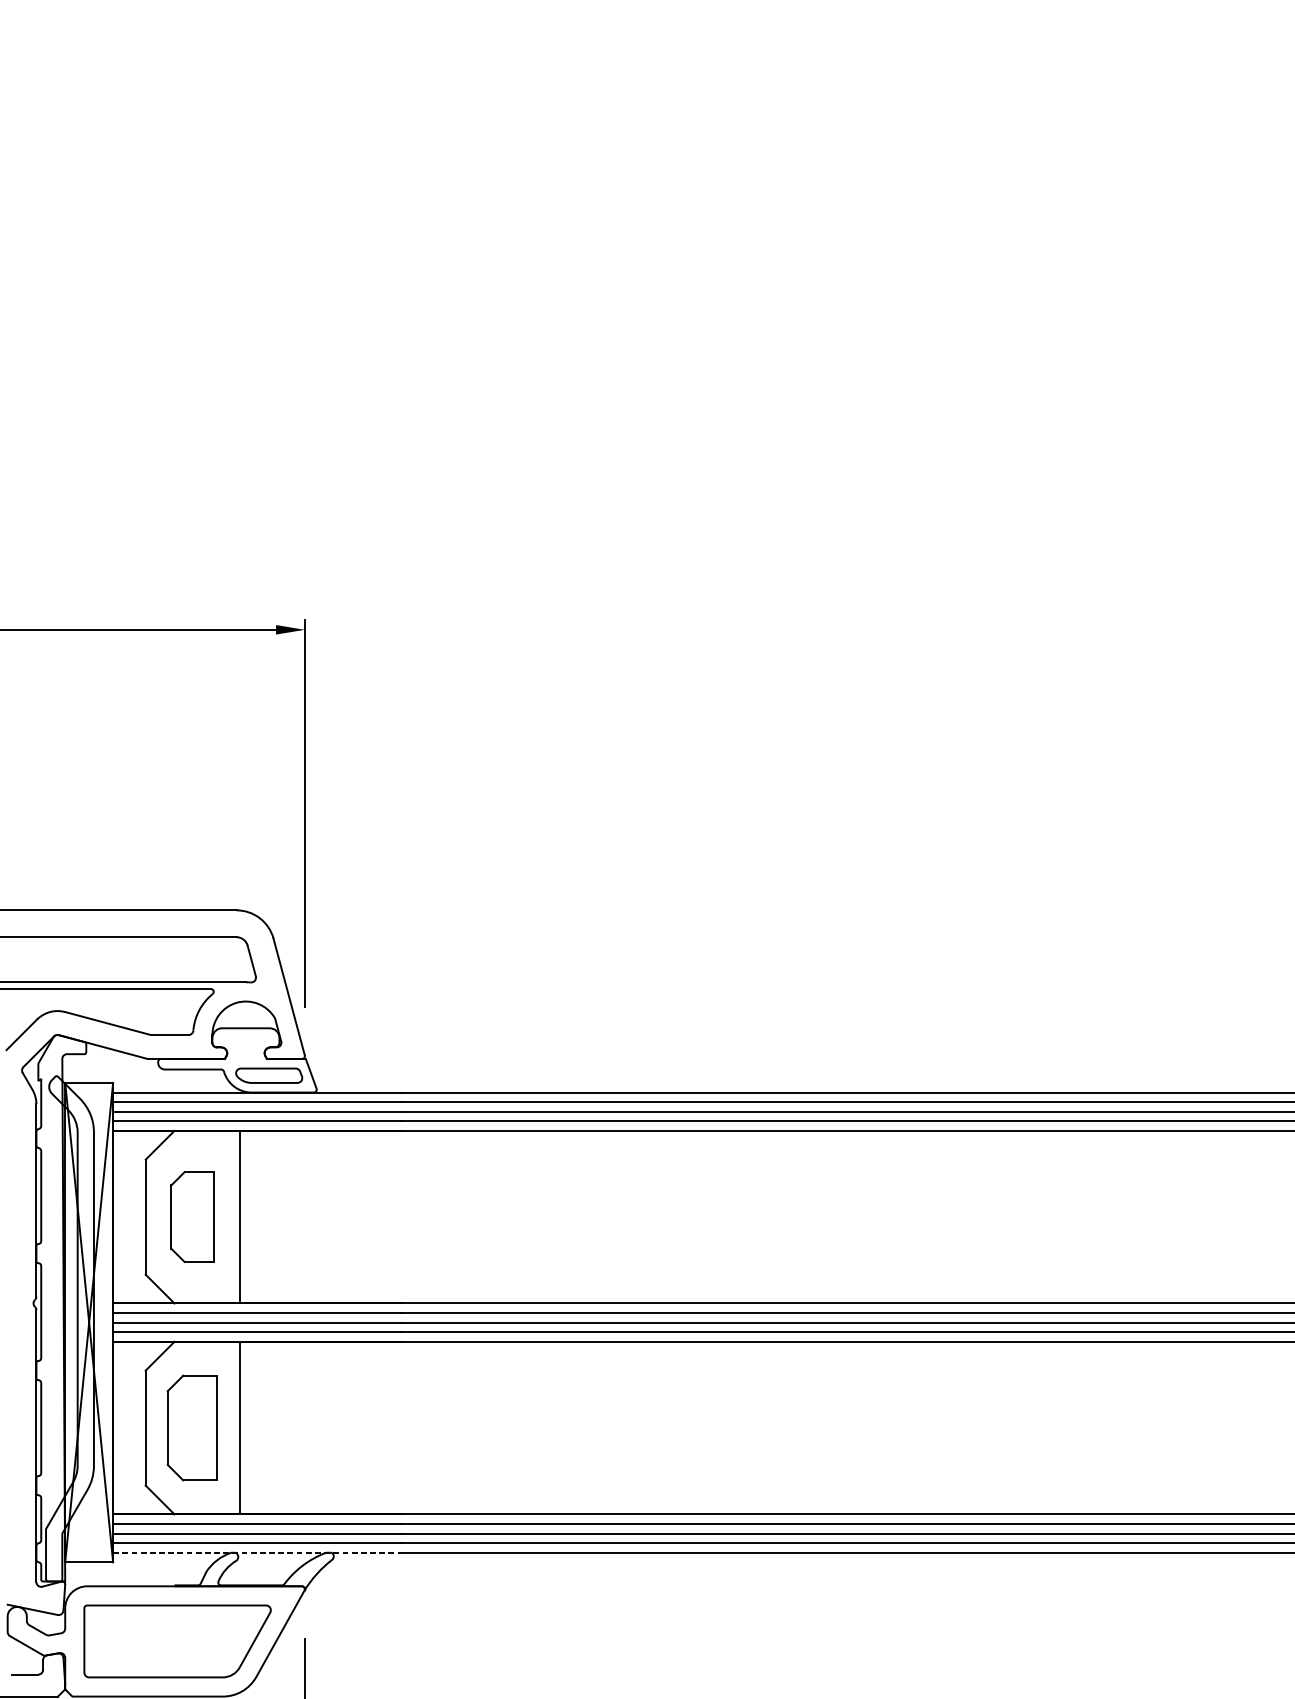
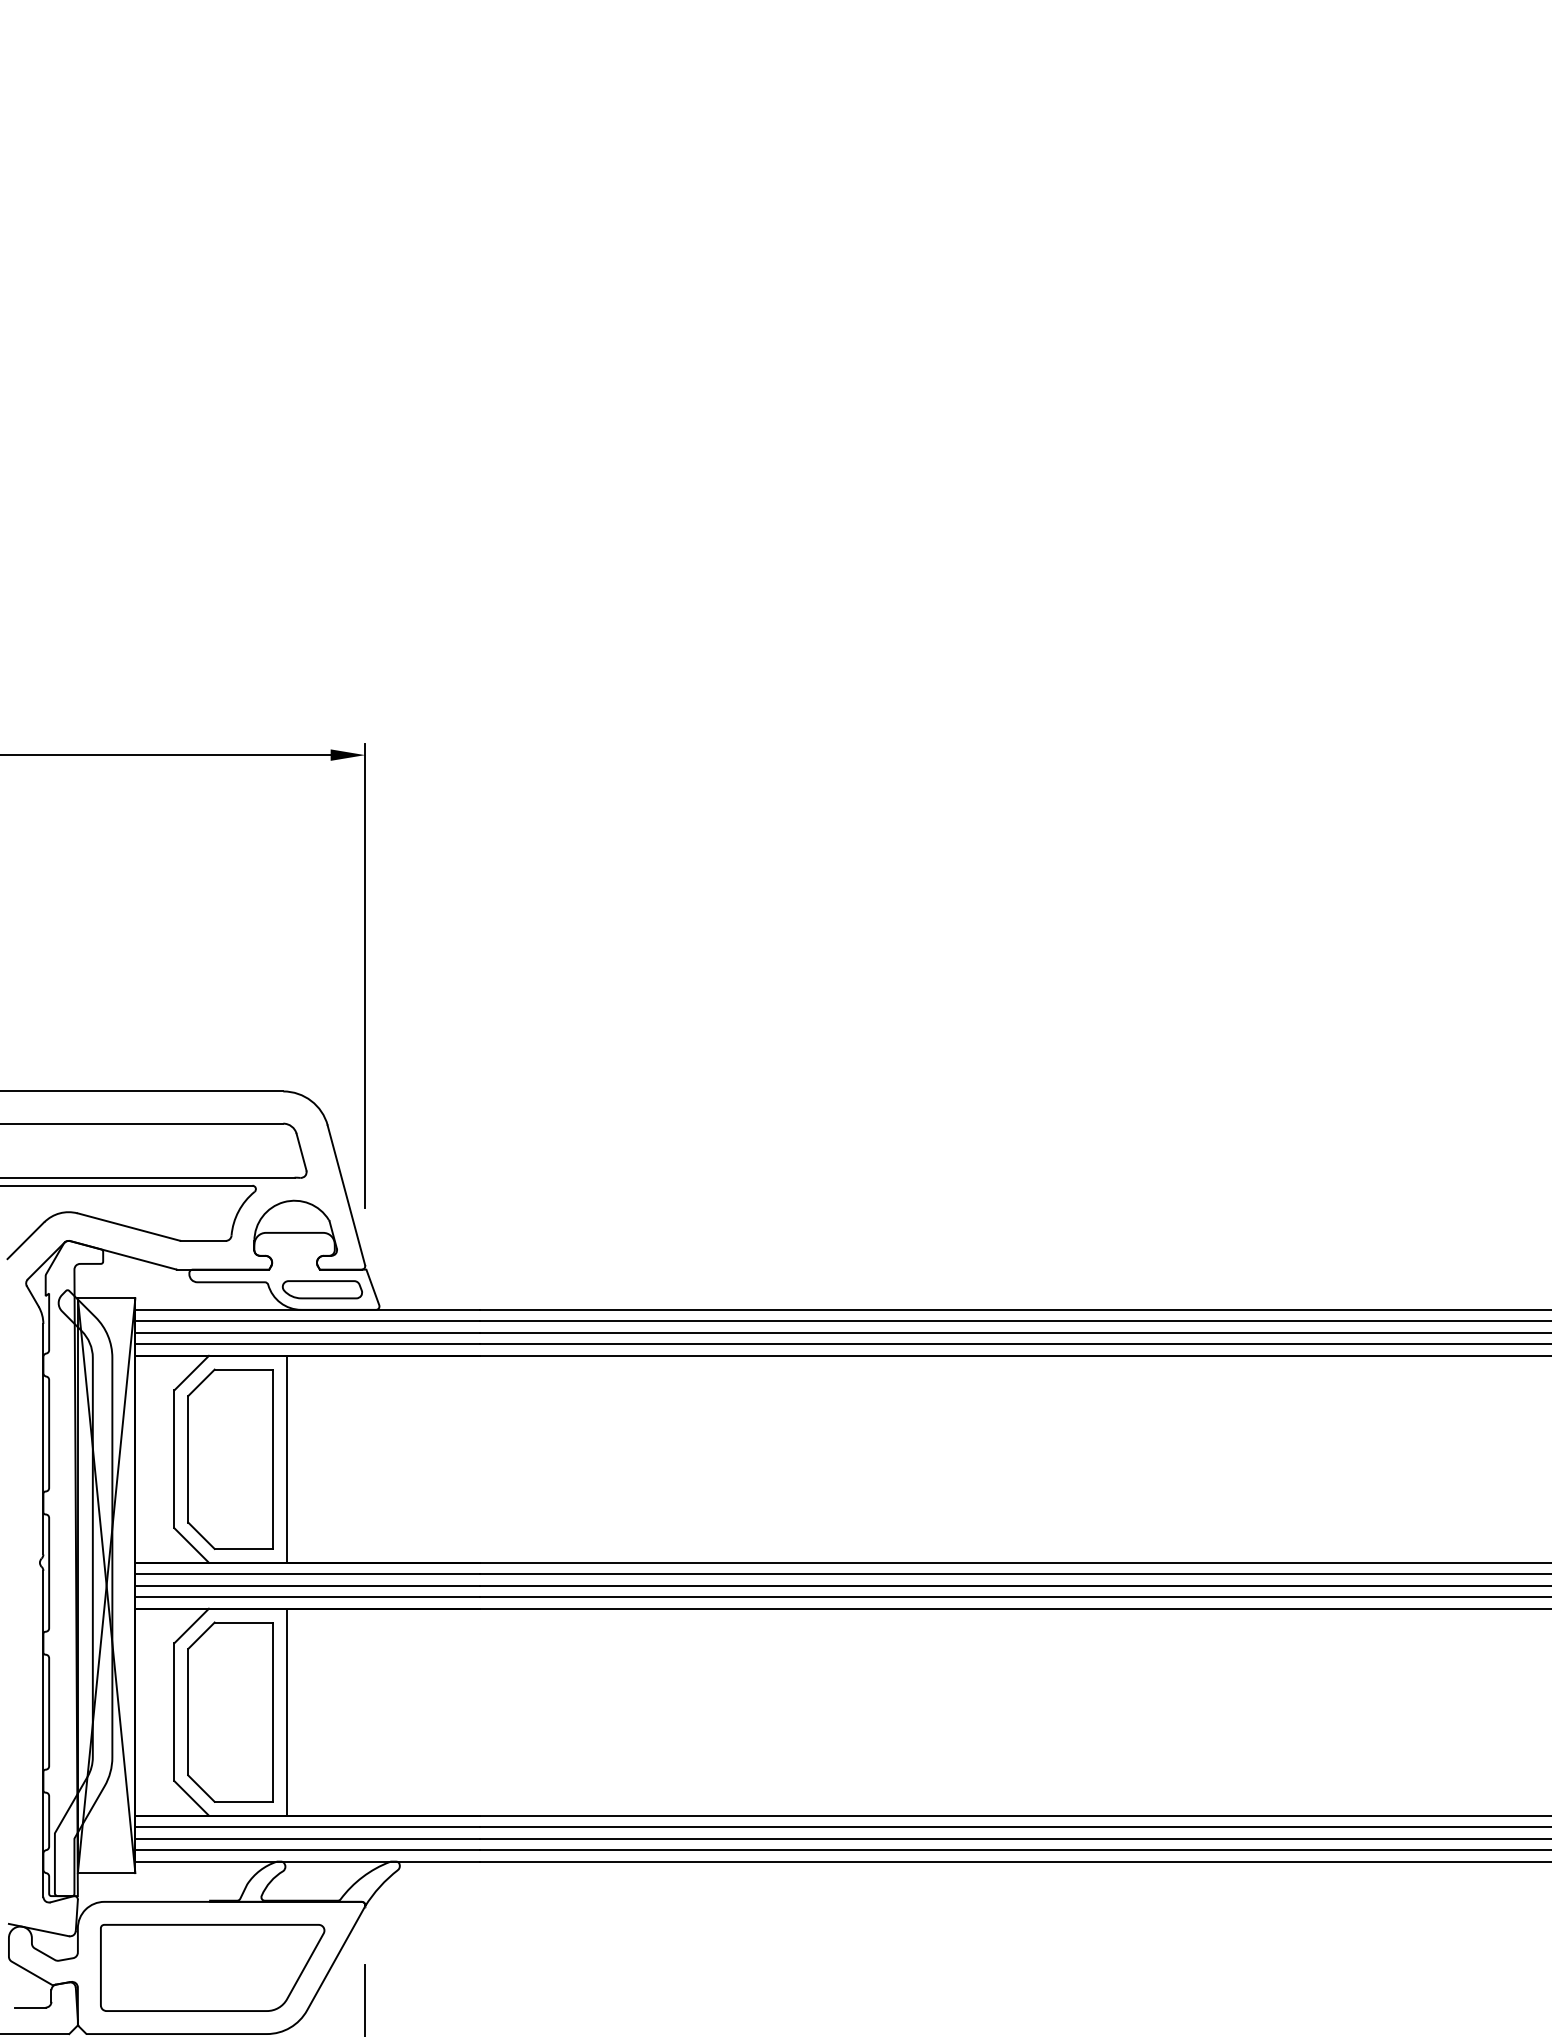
part: (192, 1216) -> (230, 1458), size x1.67
part: (192, 1427) -> (230, 1711), size x1.43
line: (257, 1552) -> (308, 1861), dashed -> solid

